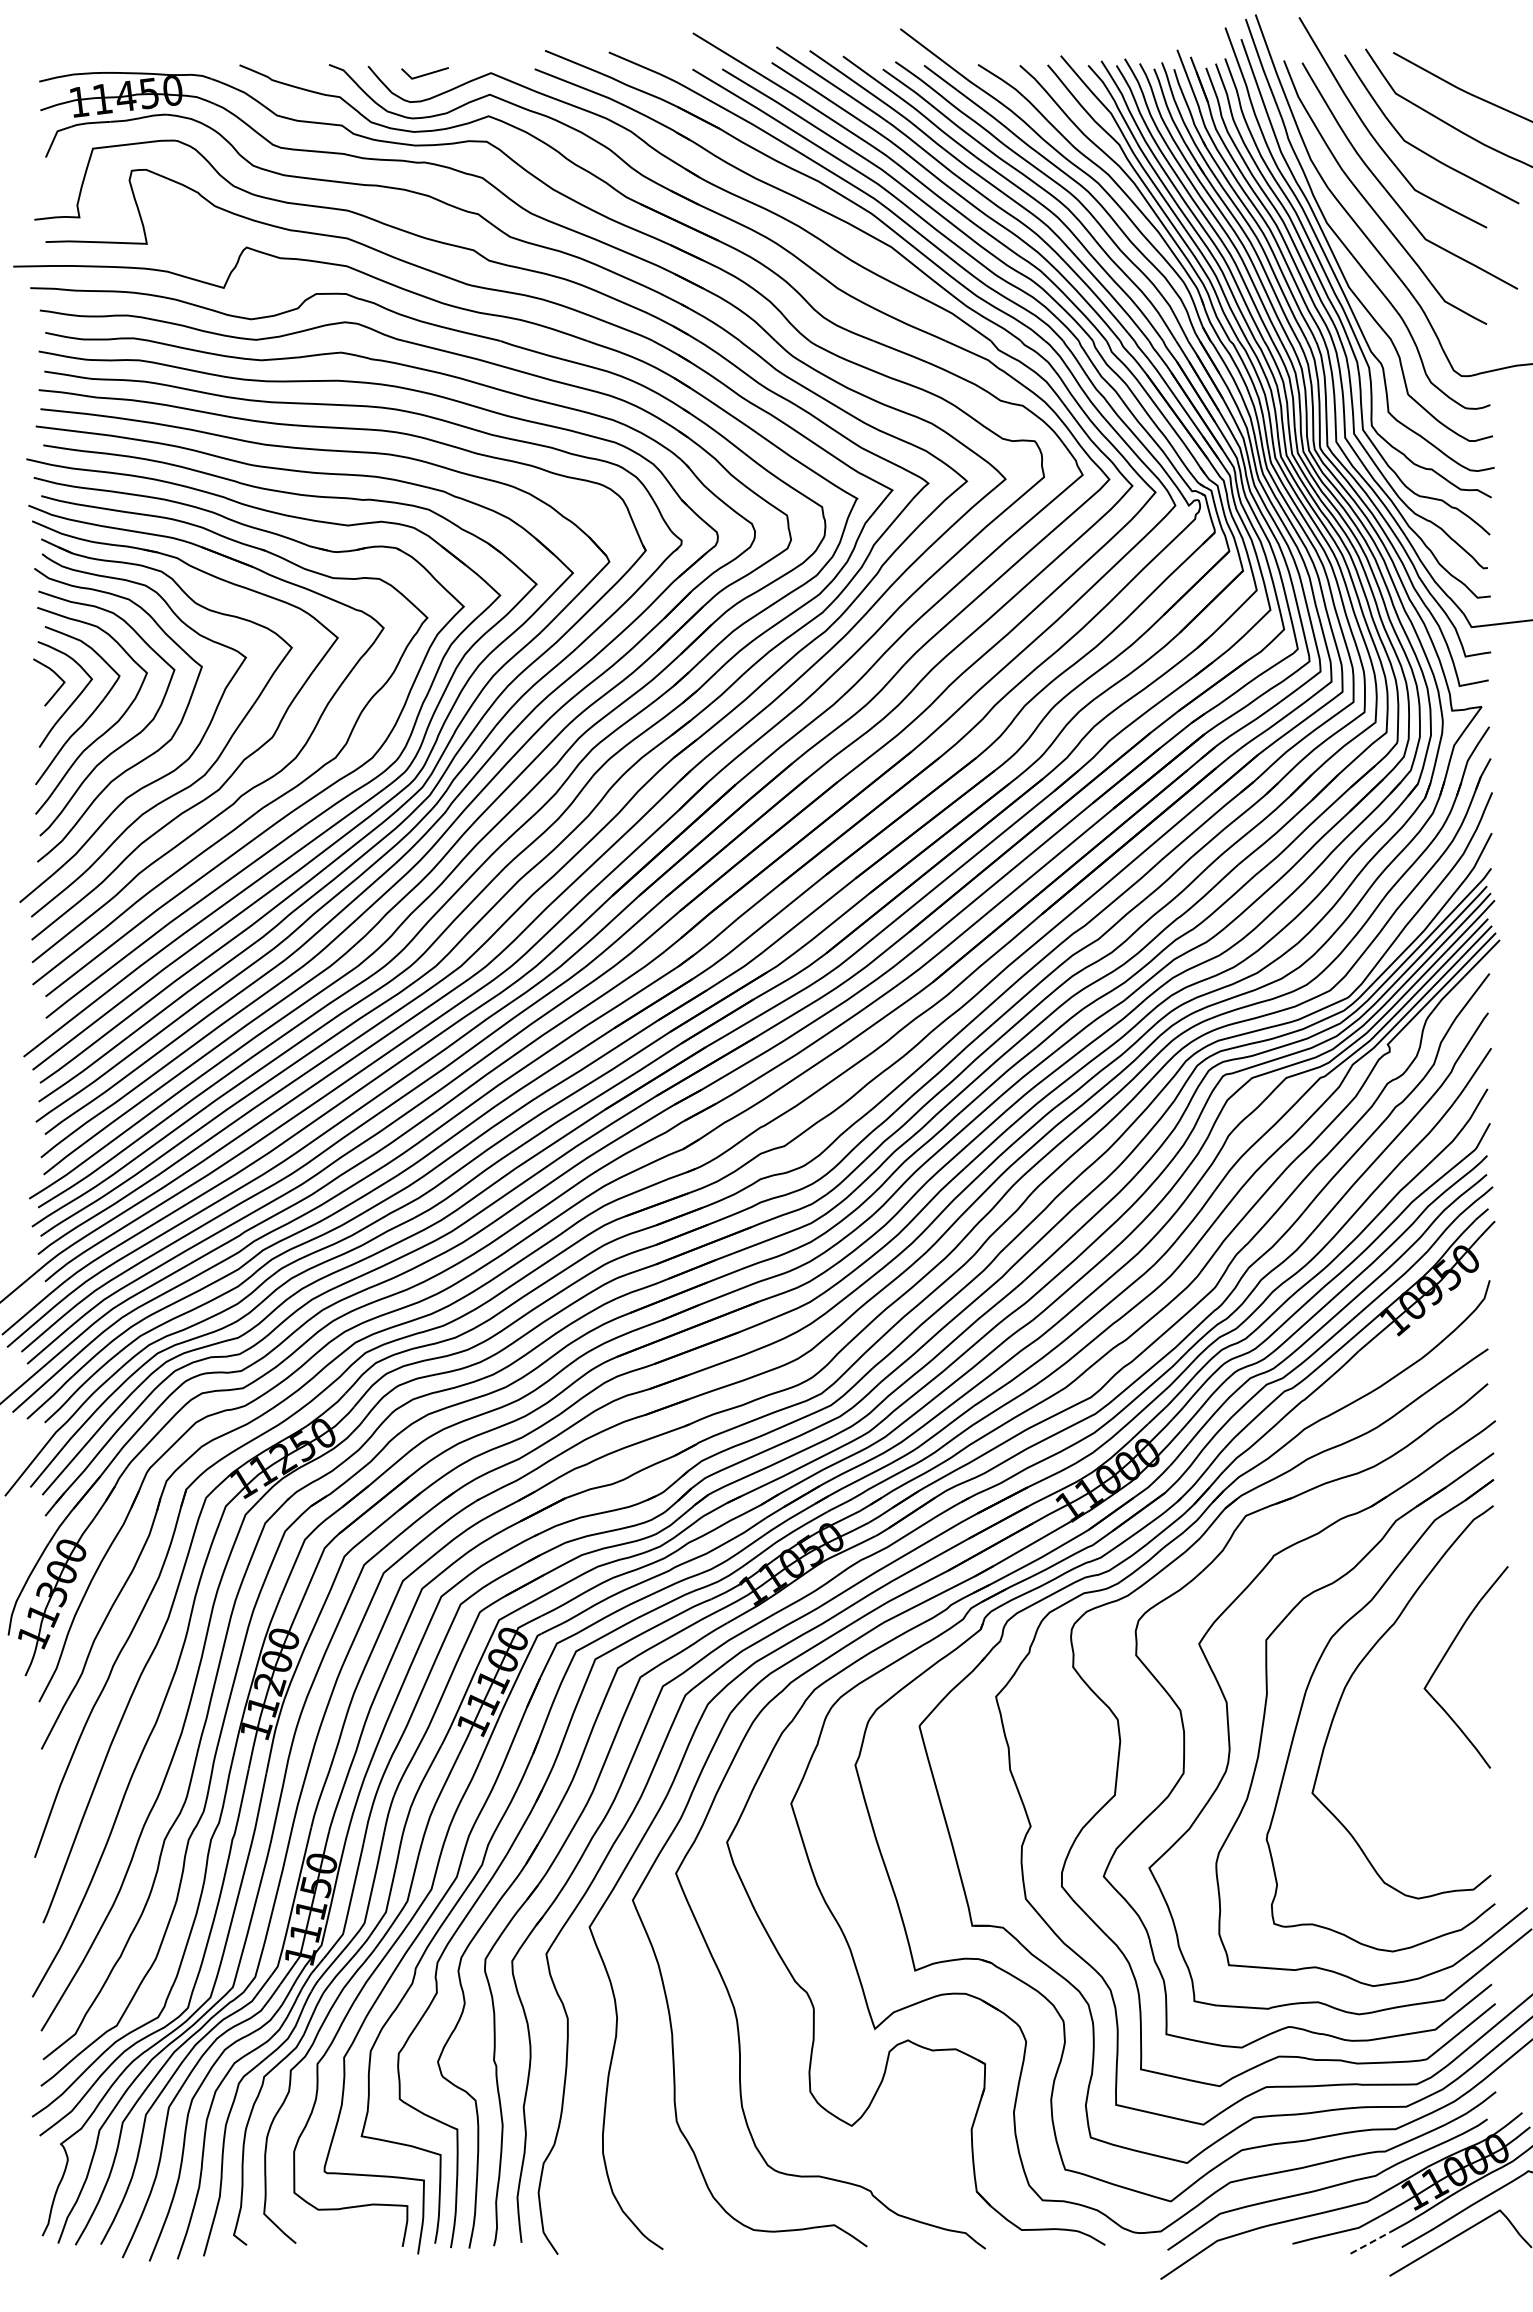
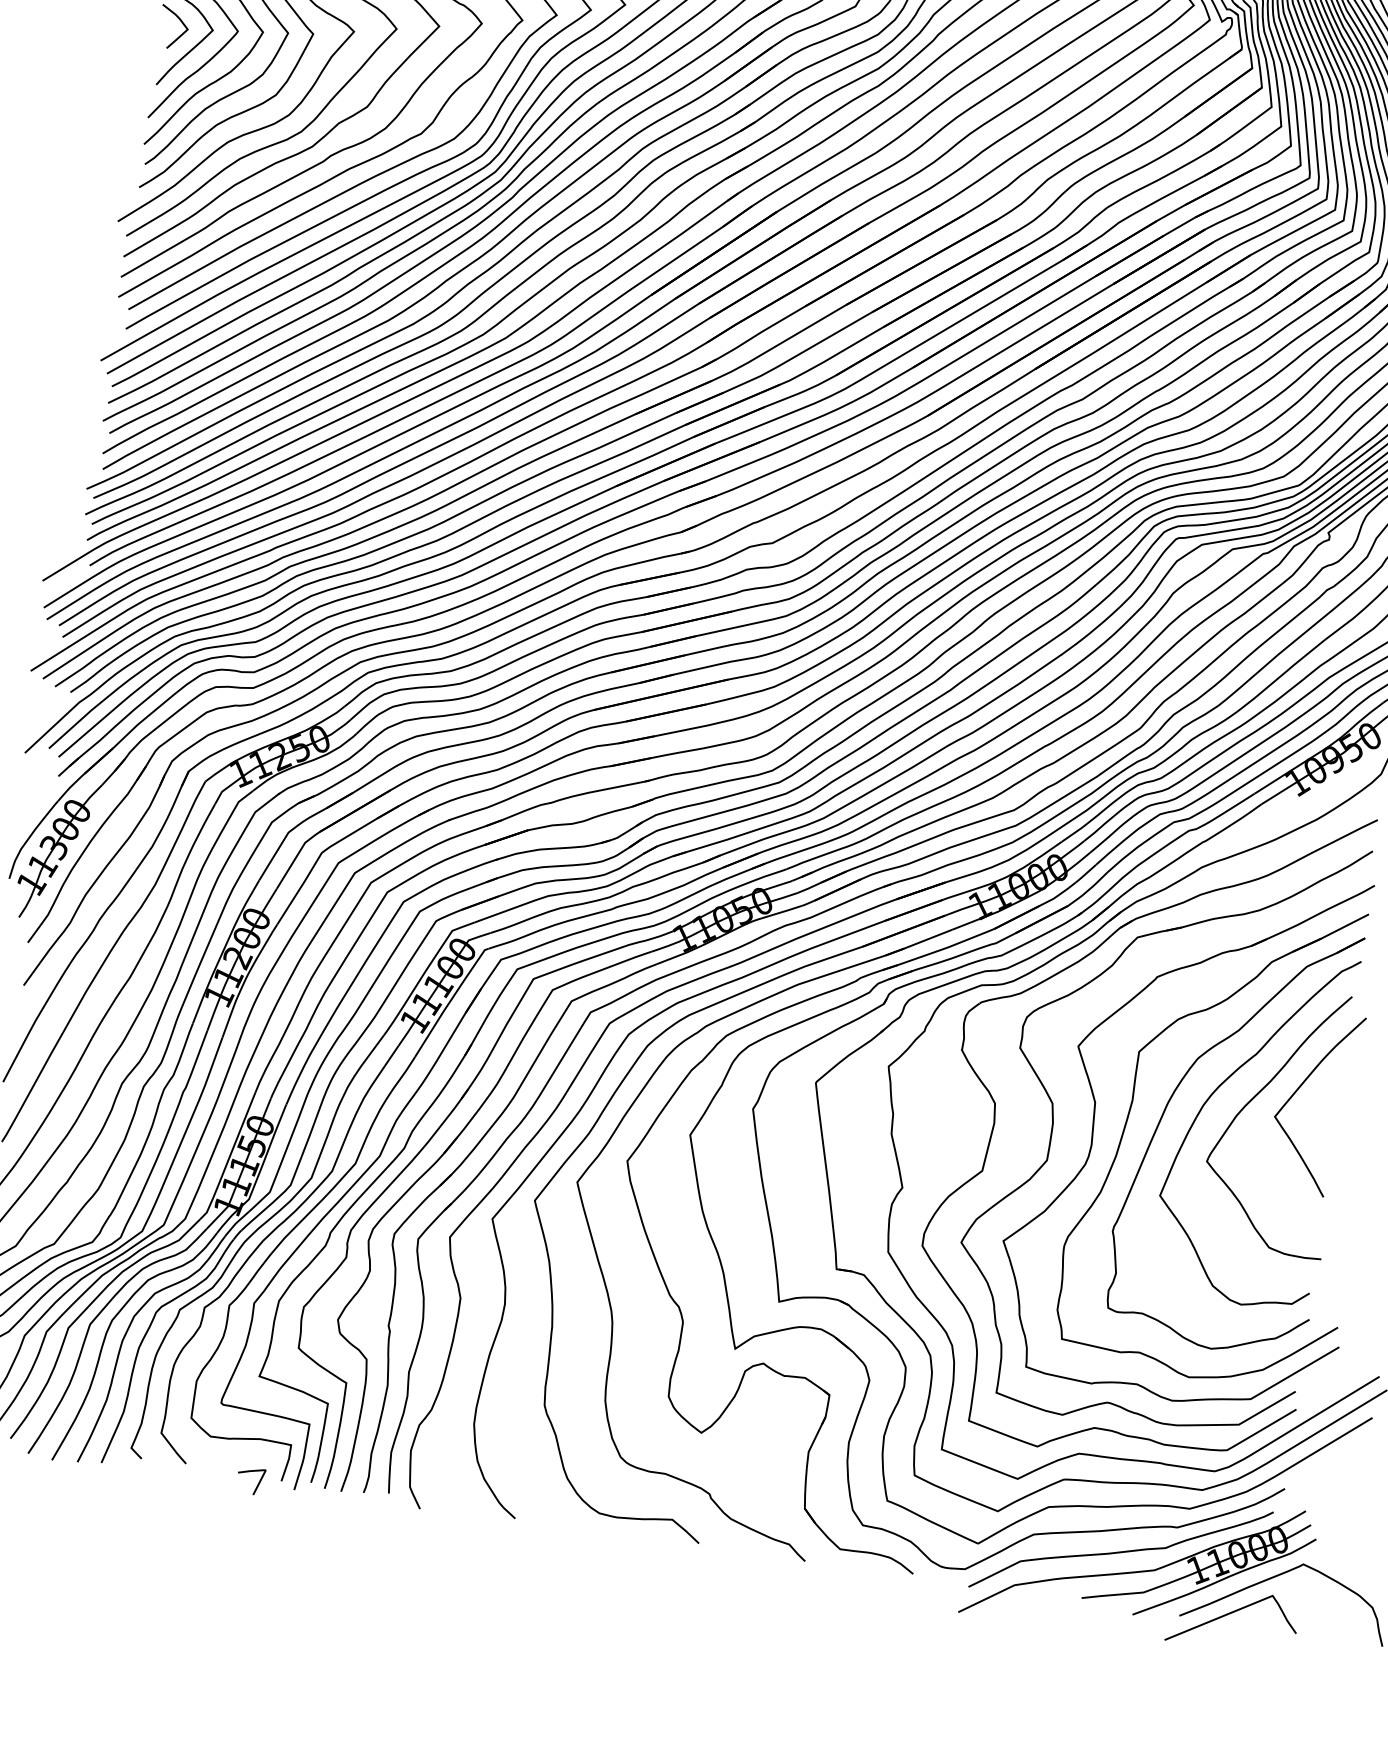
part: (1400, 1670) -> (1255, 1097), added
line: (1371, 2242) -> (1152, 1607), dashed -> solid
line: (377, 2252) -> (258, 1482), added

